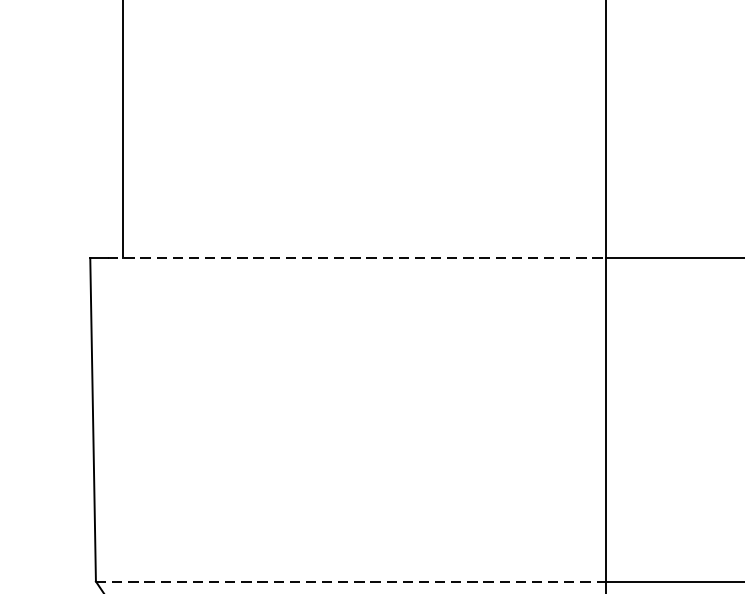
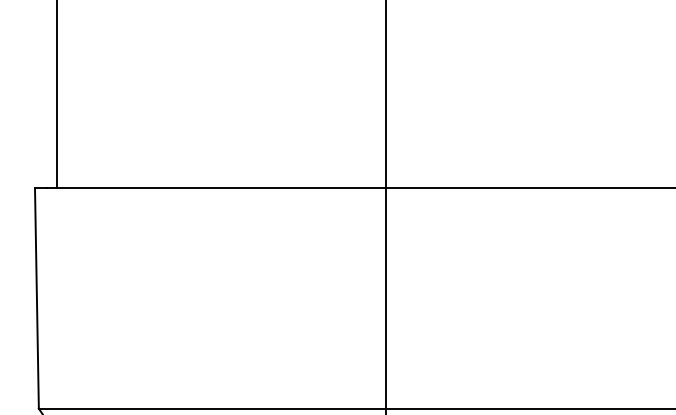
line: (358, 258) -> (217, 188), dashed -> solid
line: (350, 581) -> (212, 408), dashed -> solid

